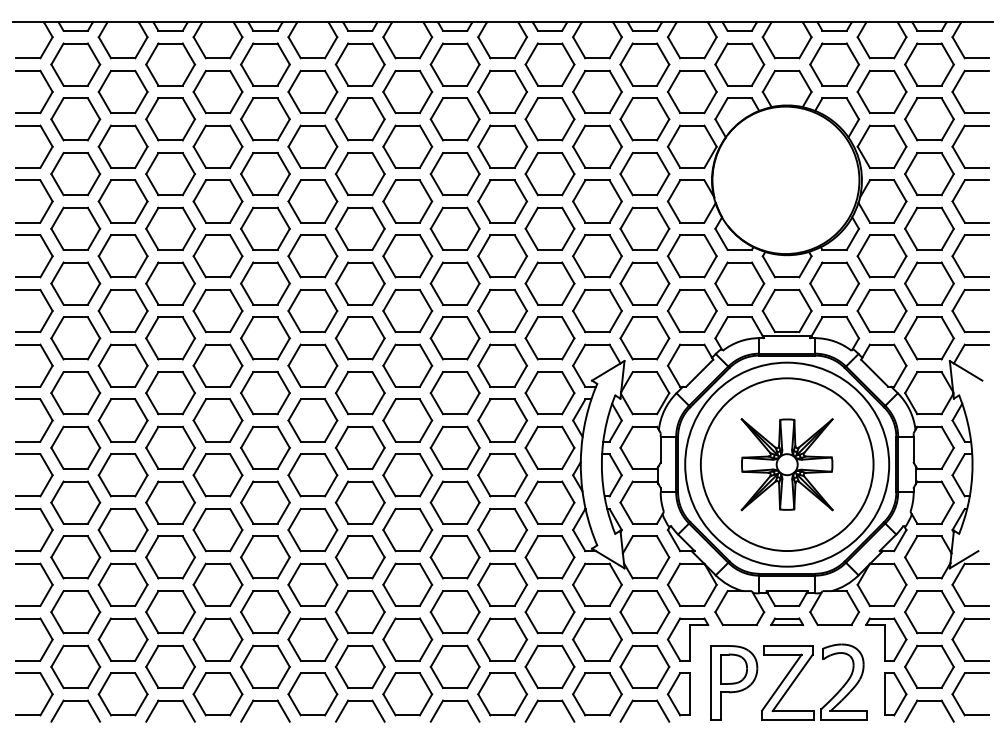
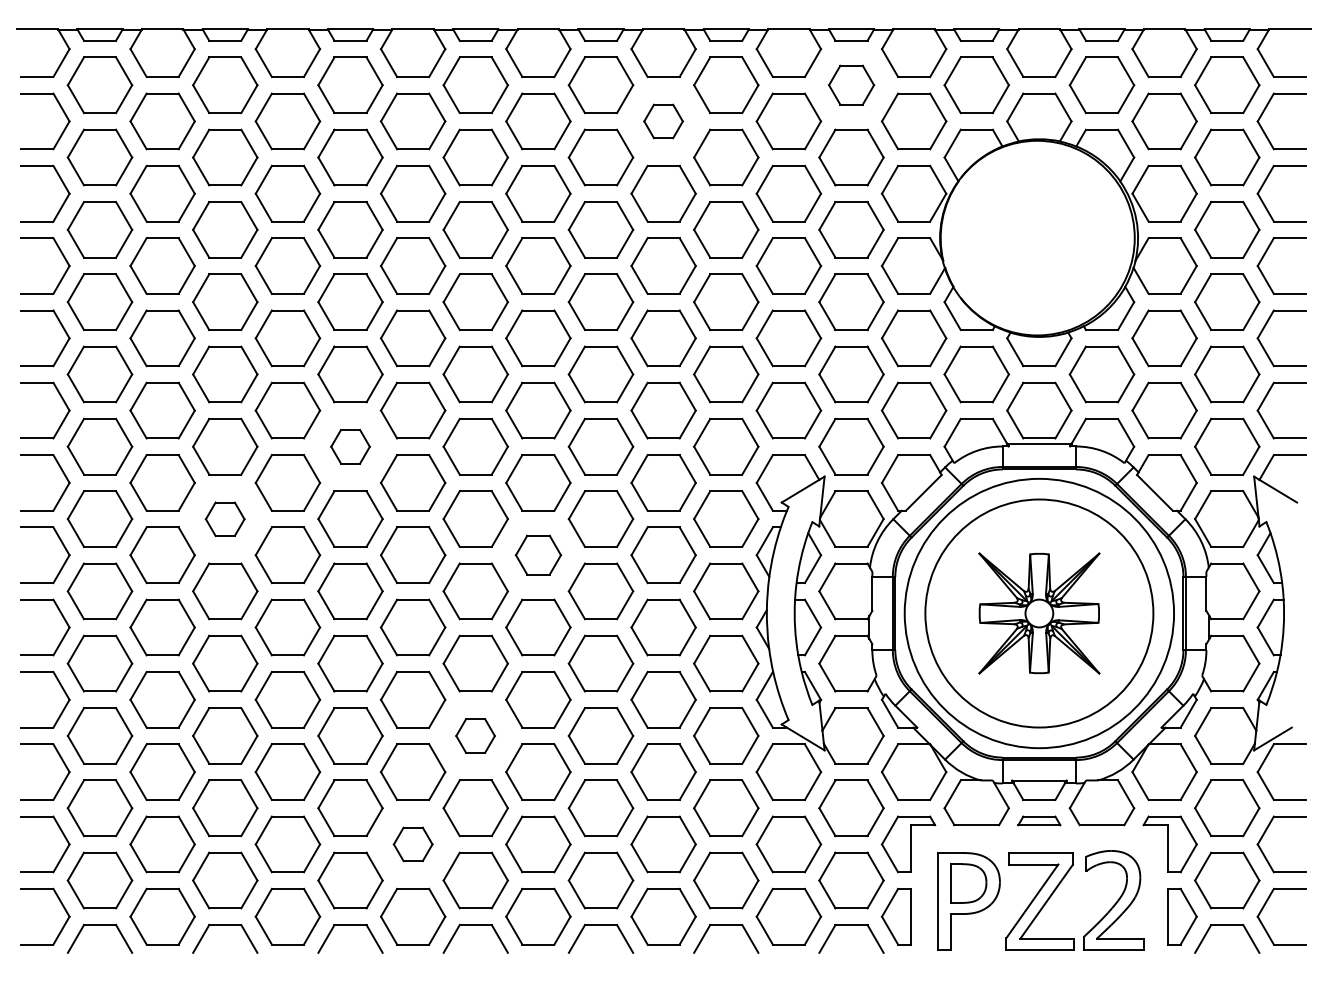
part: (644, 64) -> (850, 85), size x0.7
part: (502, 91) -> (663, 120), size x0.6
part: (265, 338) -> (350, 446), size x0.6
part: (170, 393) -> (225, 519), size x0.6
part: (407, 420) -> (538, 555), size x0.7
part: (359, 557) -> (474, 736), size x0.6
part: (312, 639) -> (412, 844), size x0.6

